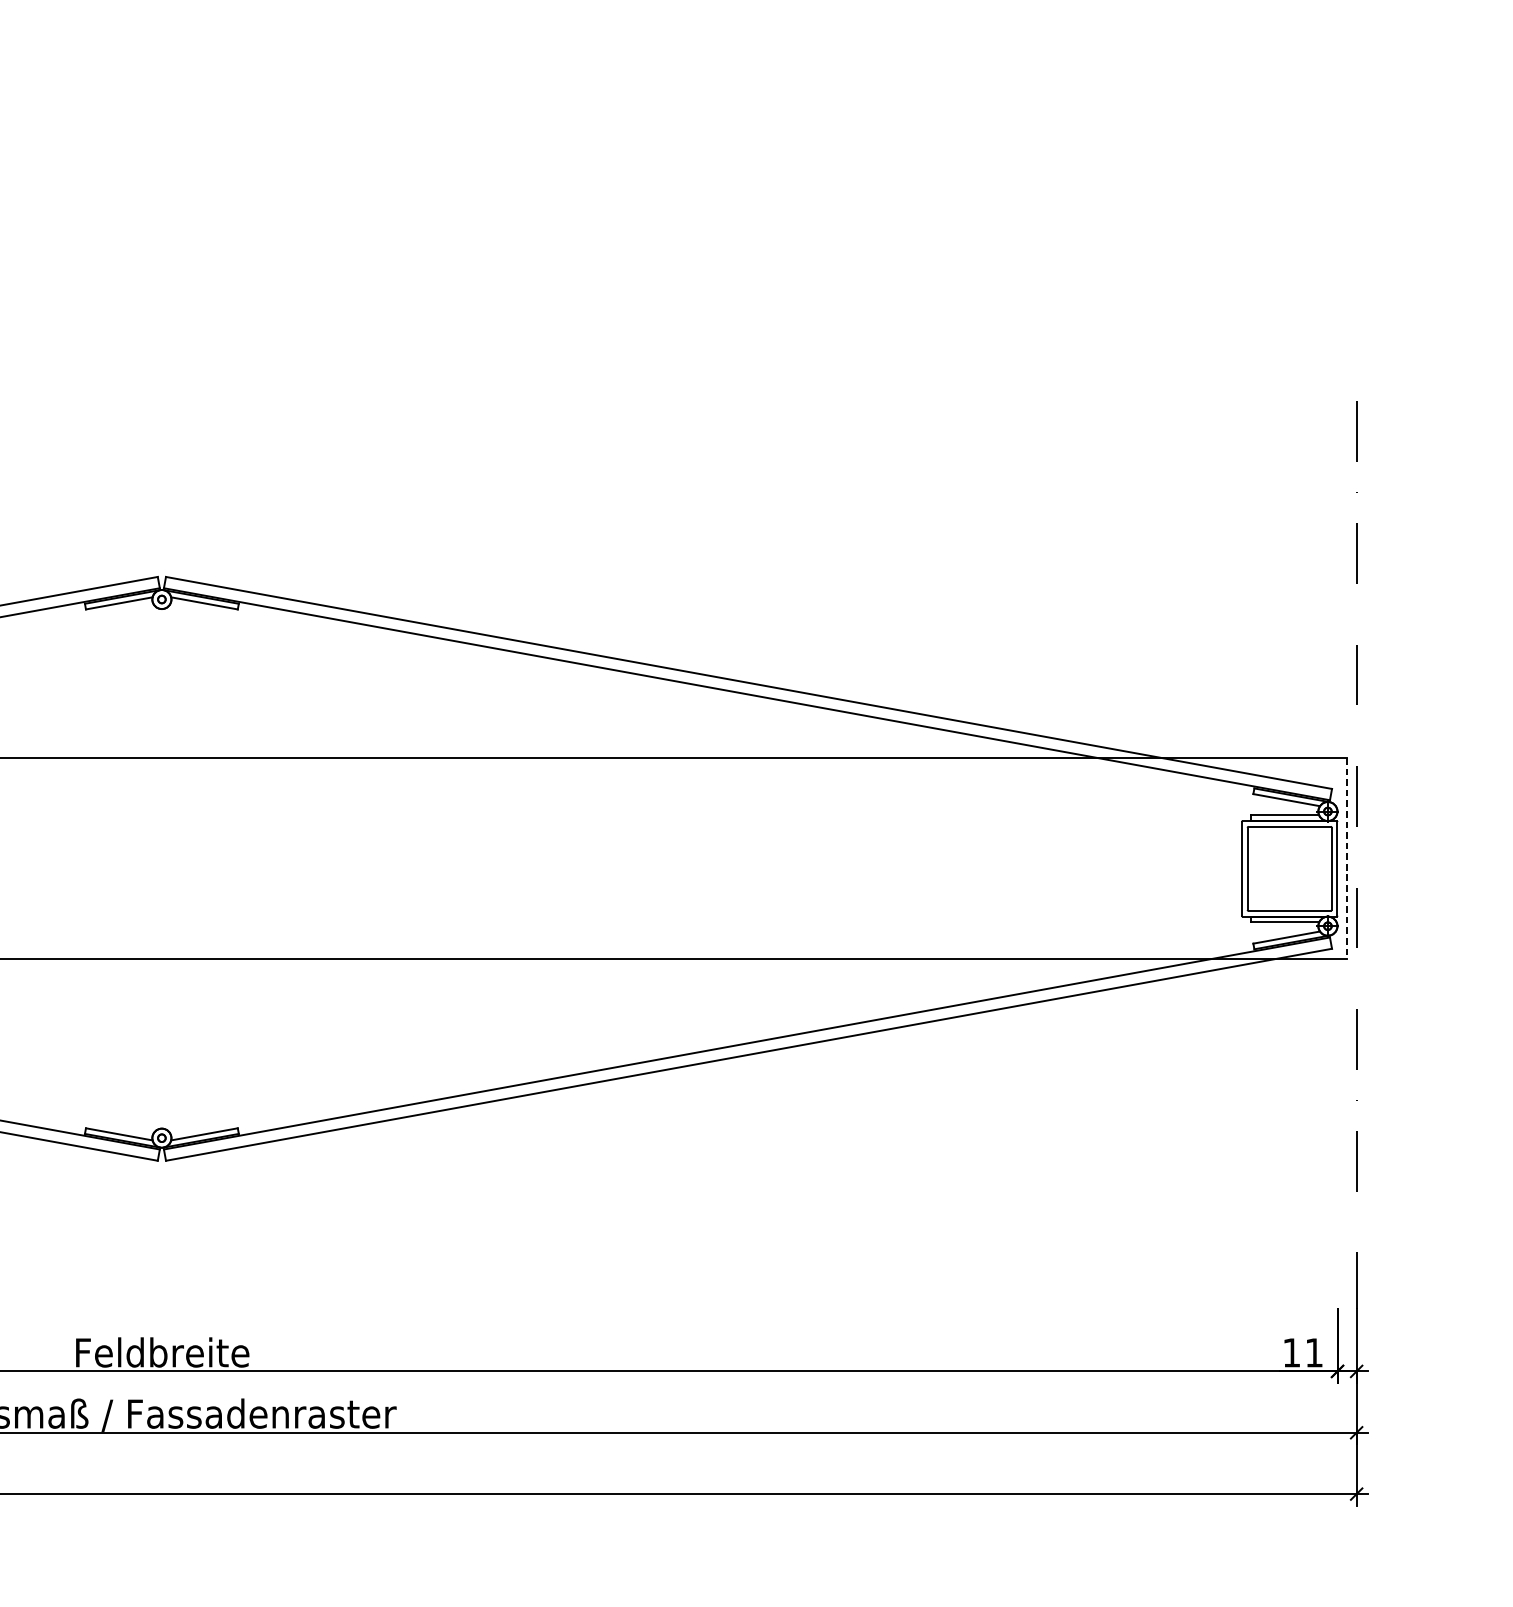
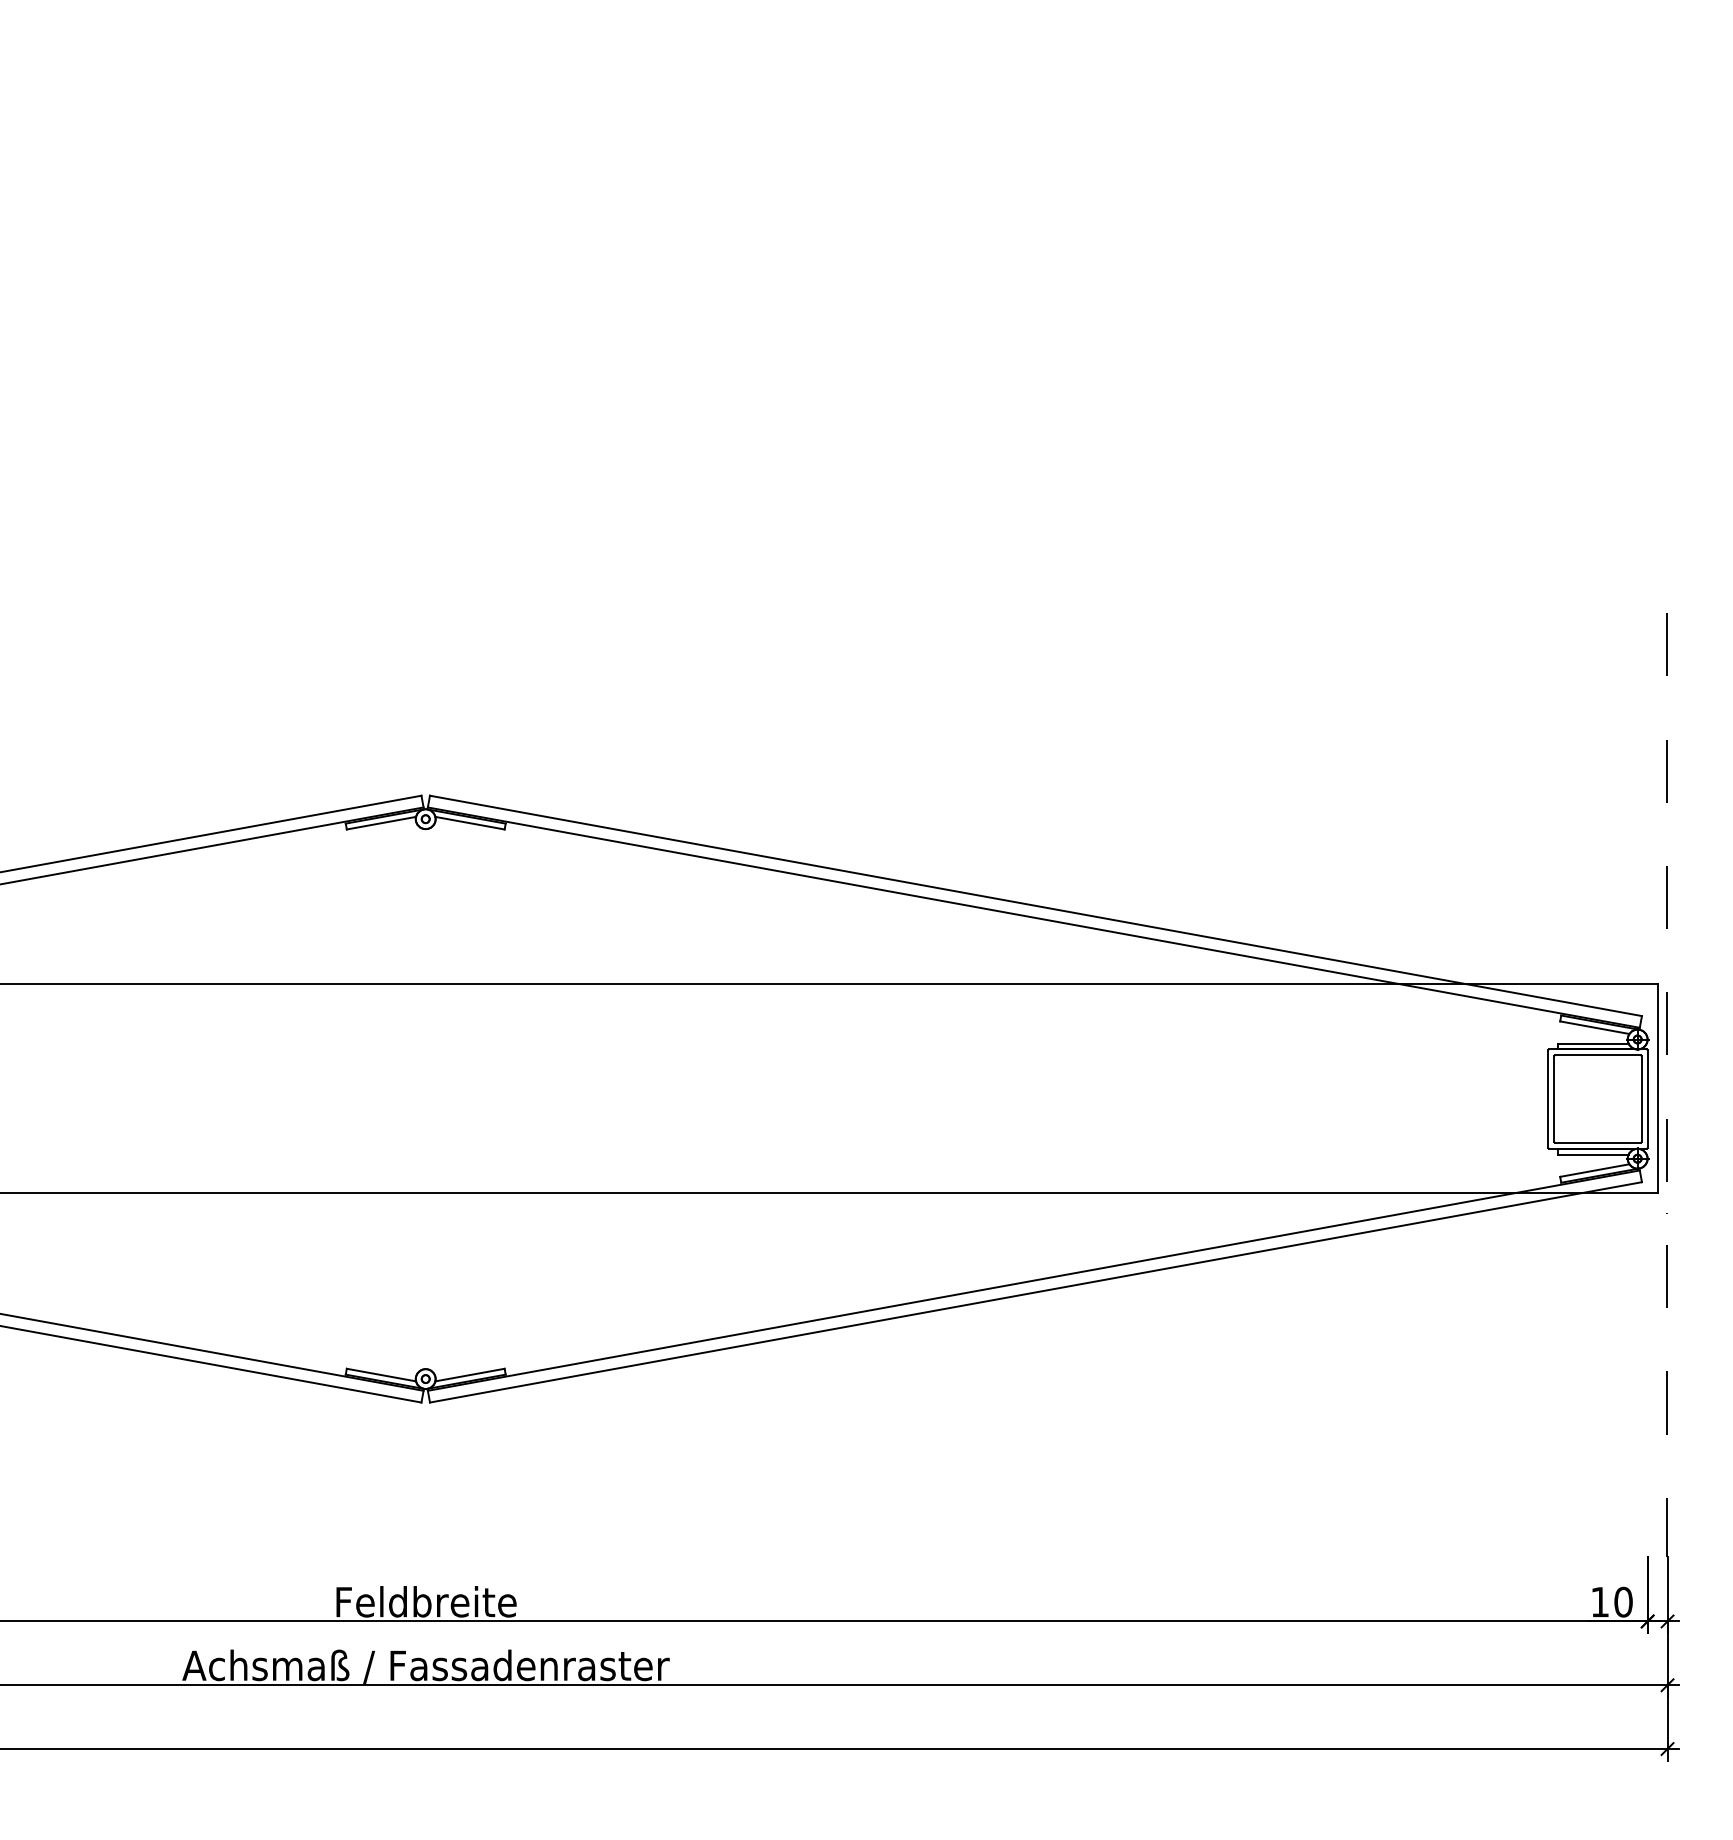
line: (1346, 858) -> (1657, 1088), dashed -> solid
text: (1314, 1352) -> (1623, 1601), 11 -> 10

